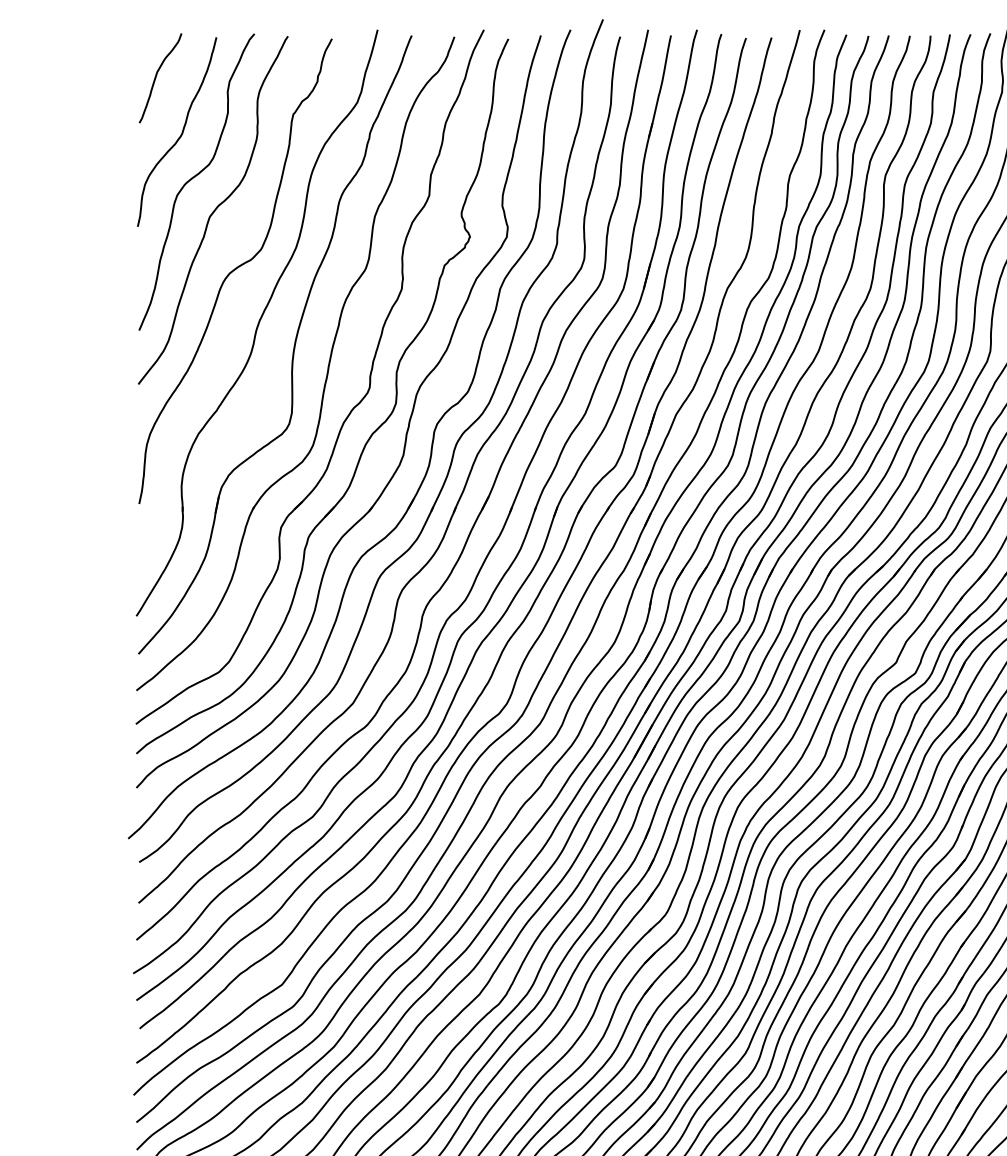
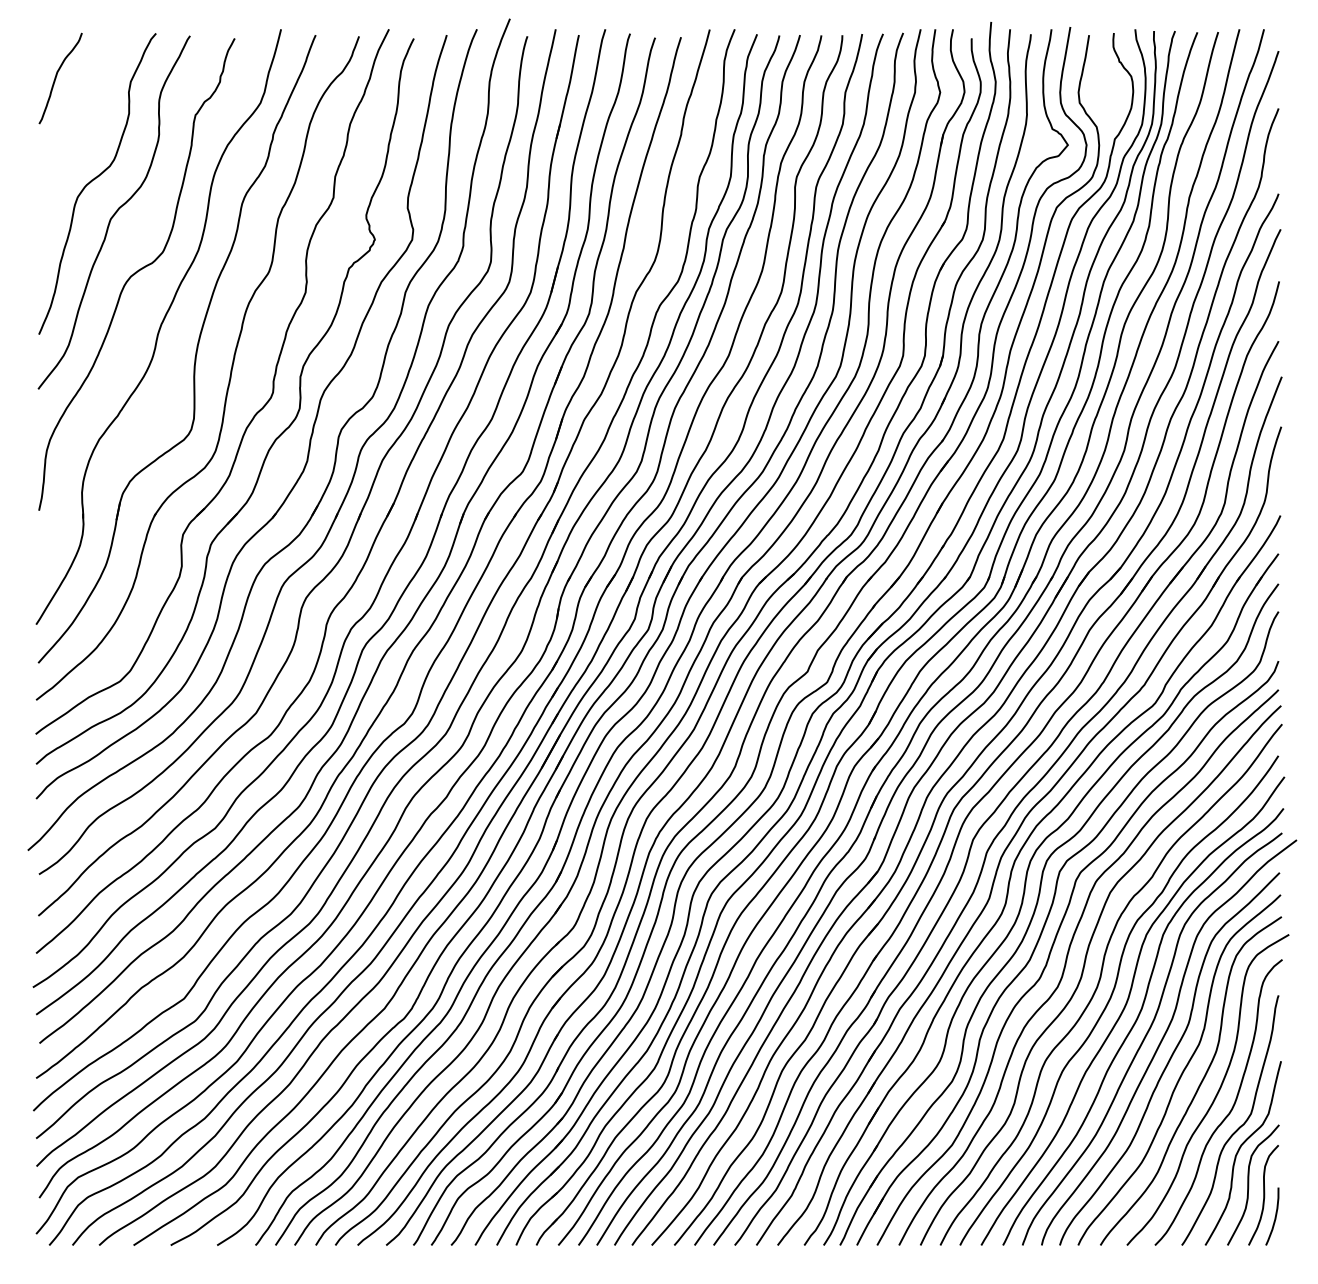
curve: (181, 133) -> (81, 134), removed

